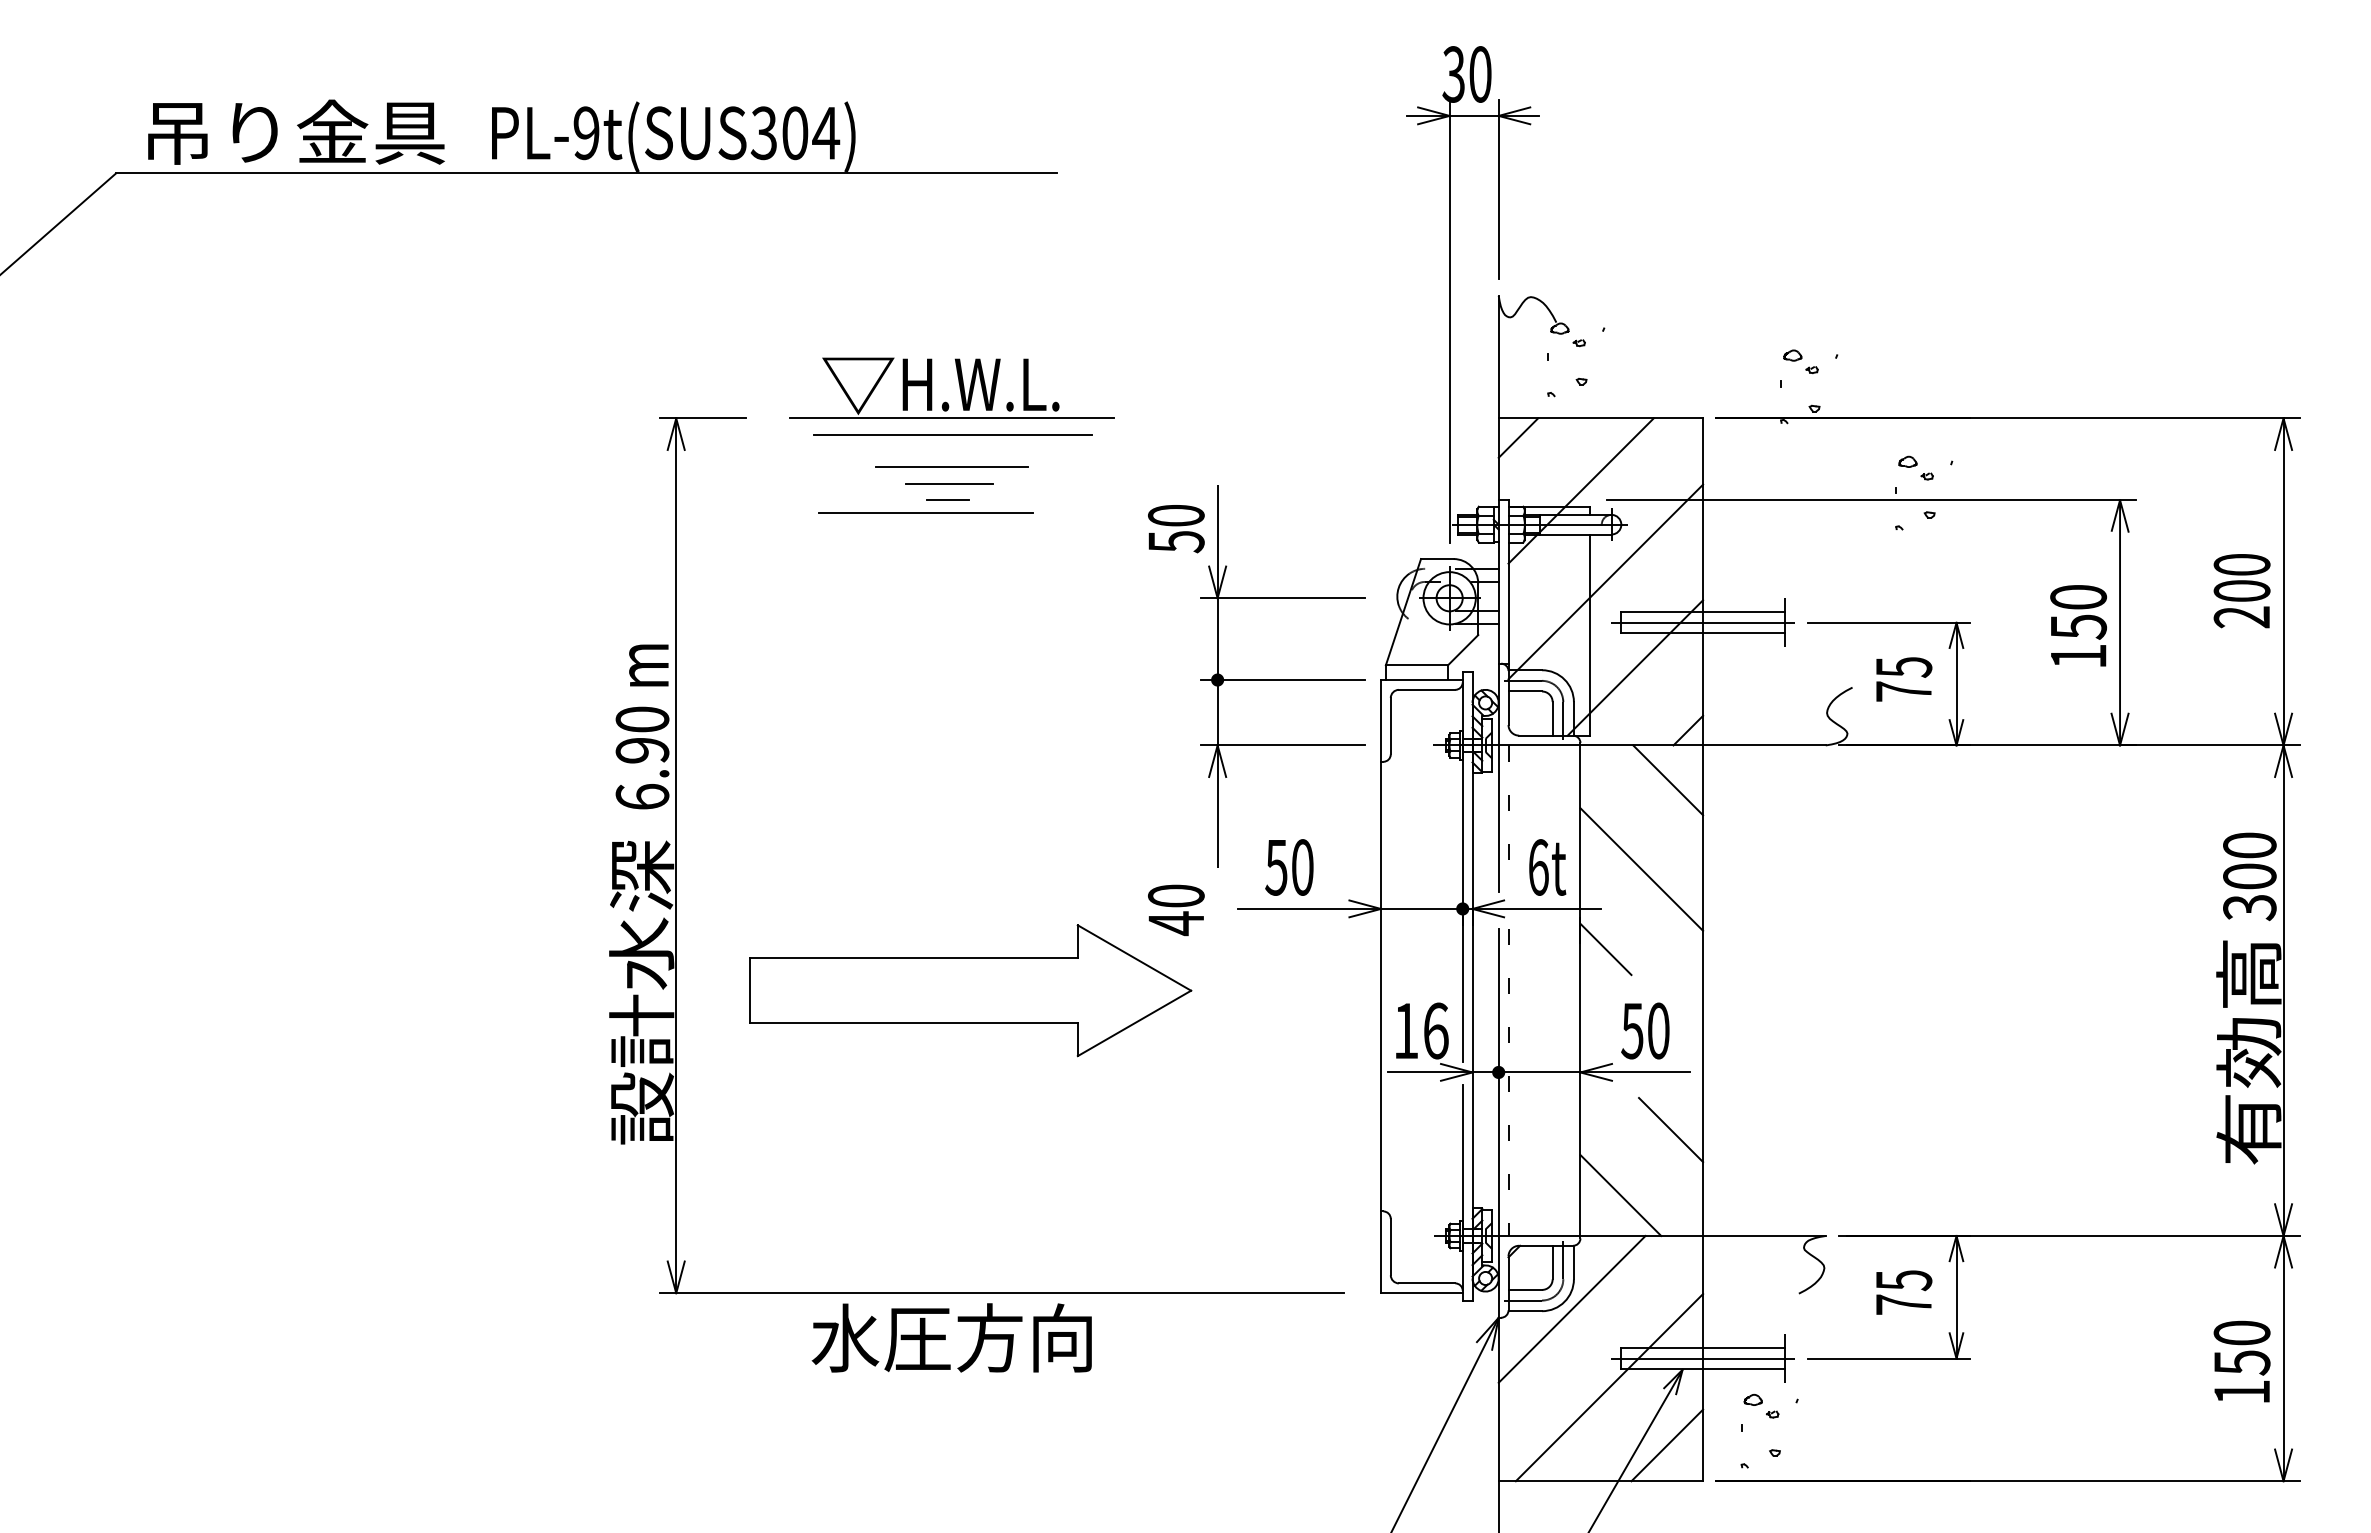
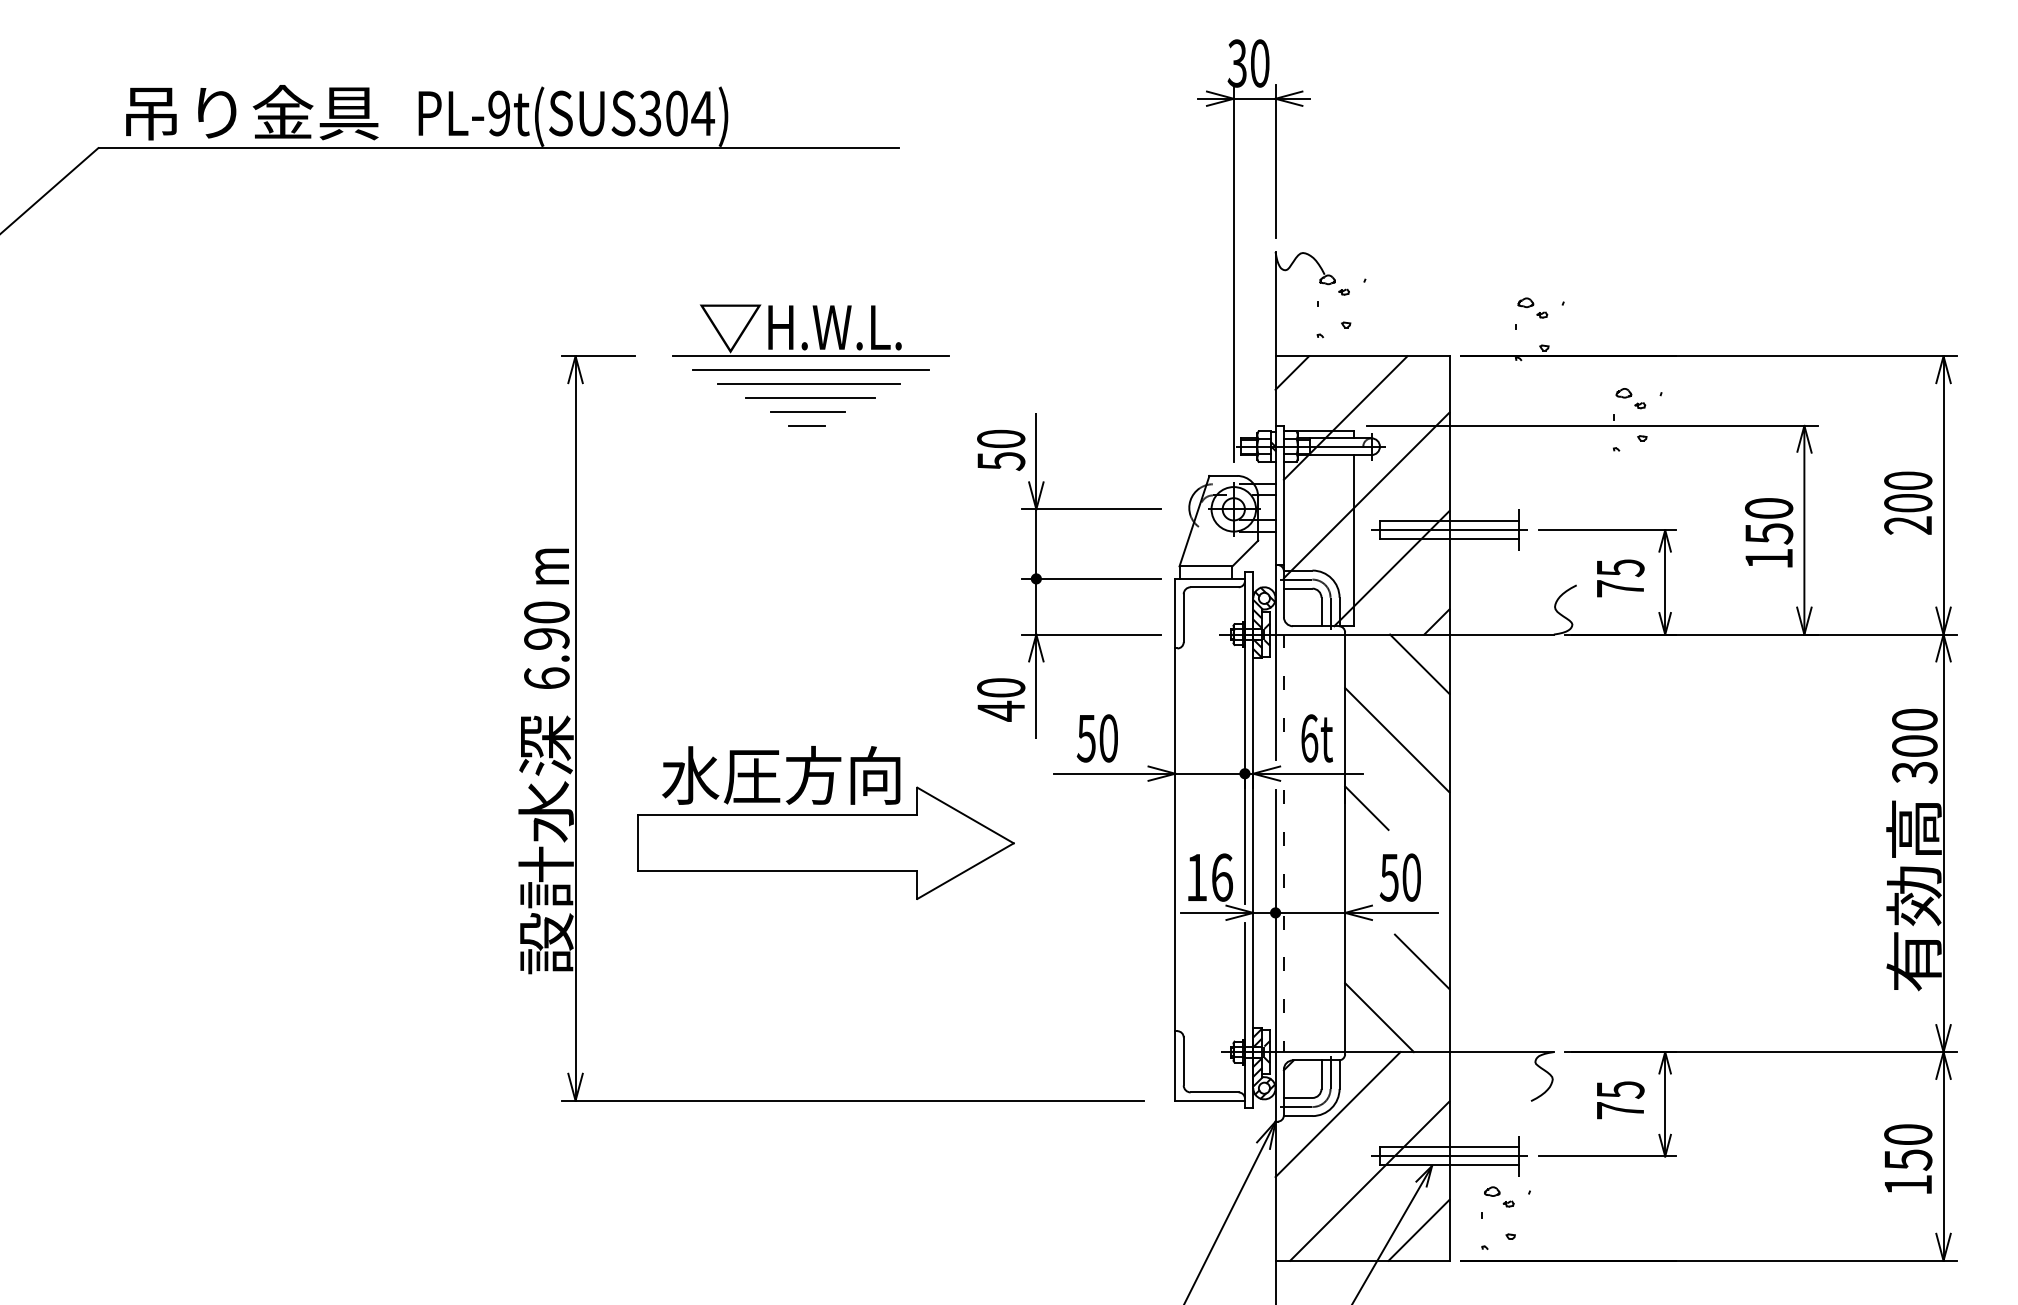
line: (925, 512) -> (808, 383), moved
text: (1176, 910) -> (1001, 700), moved
text: (951, 1337) -> (780, 775), moved

